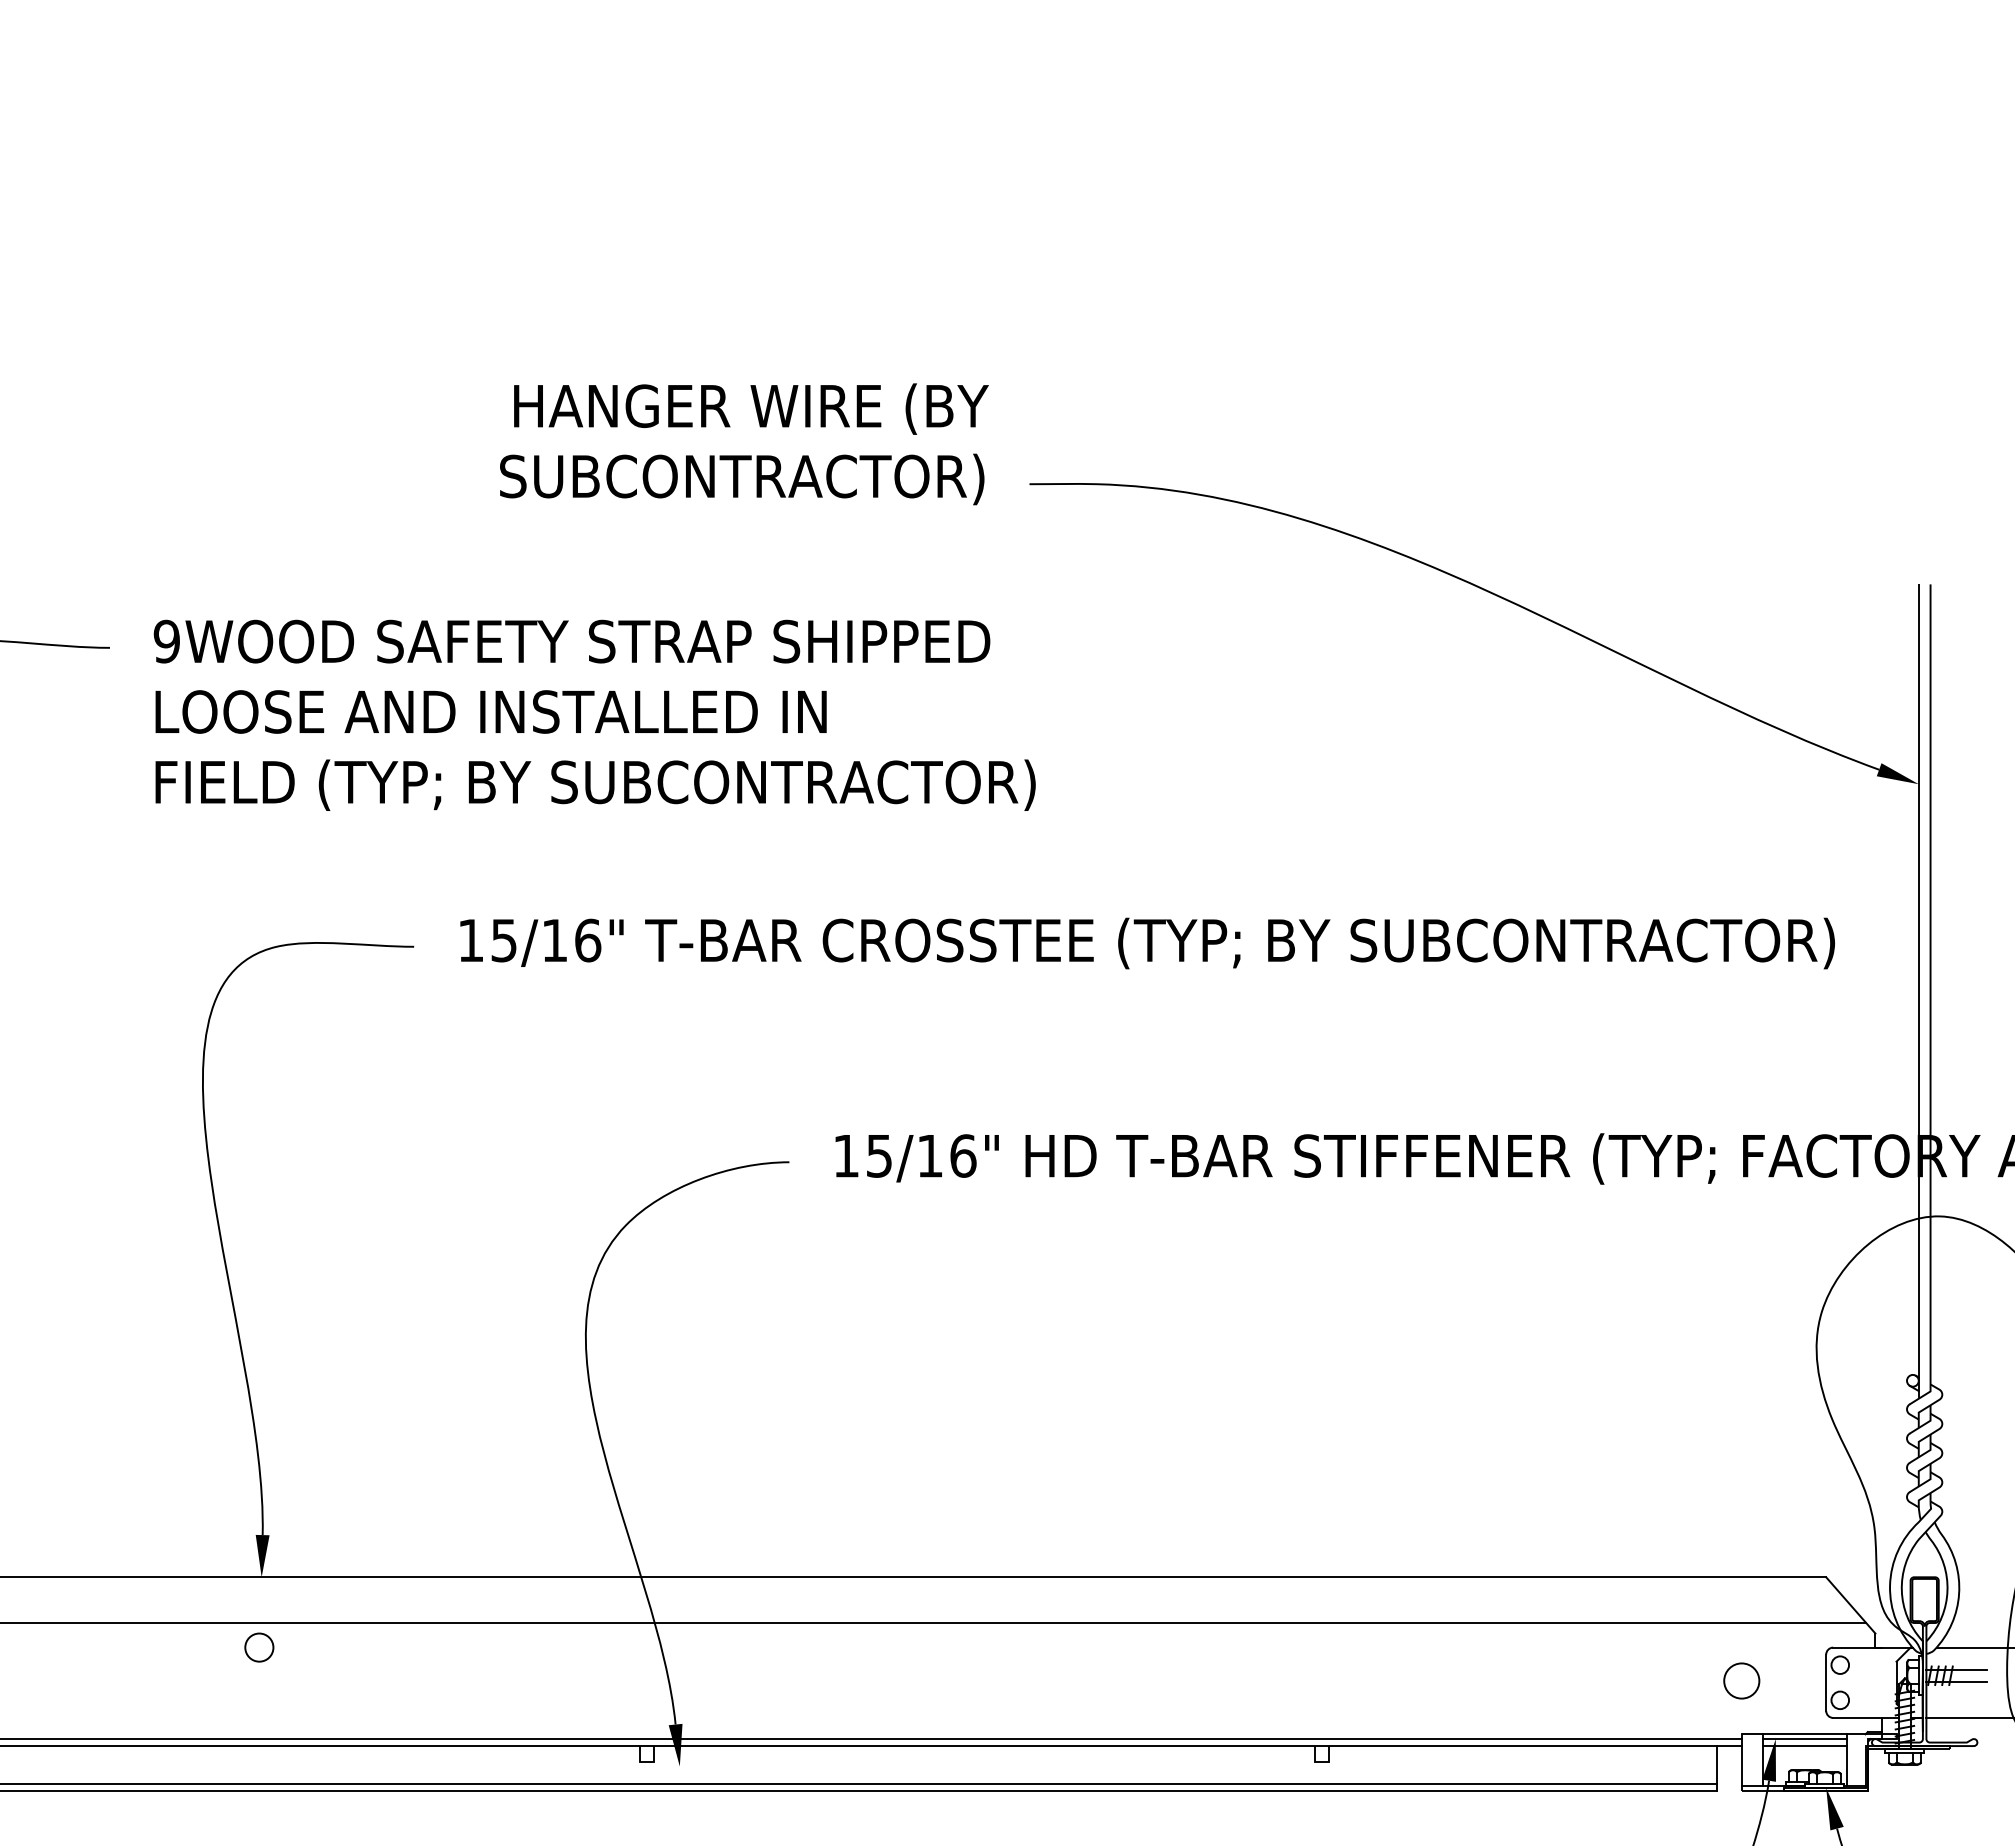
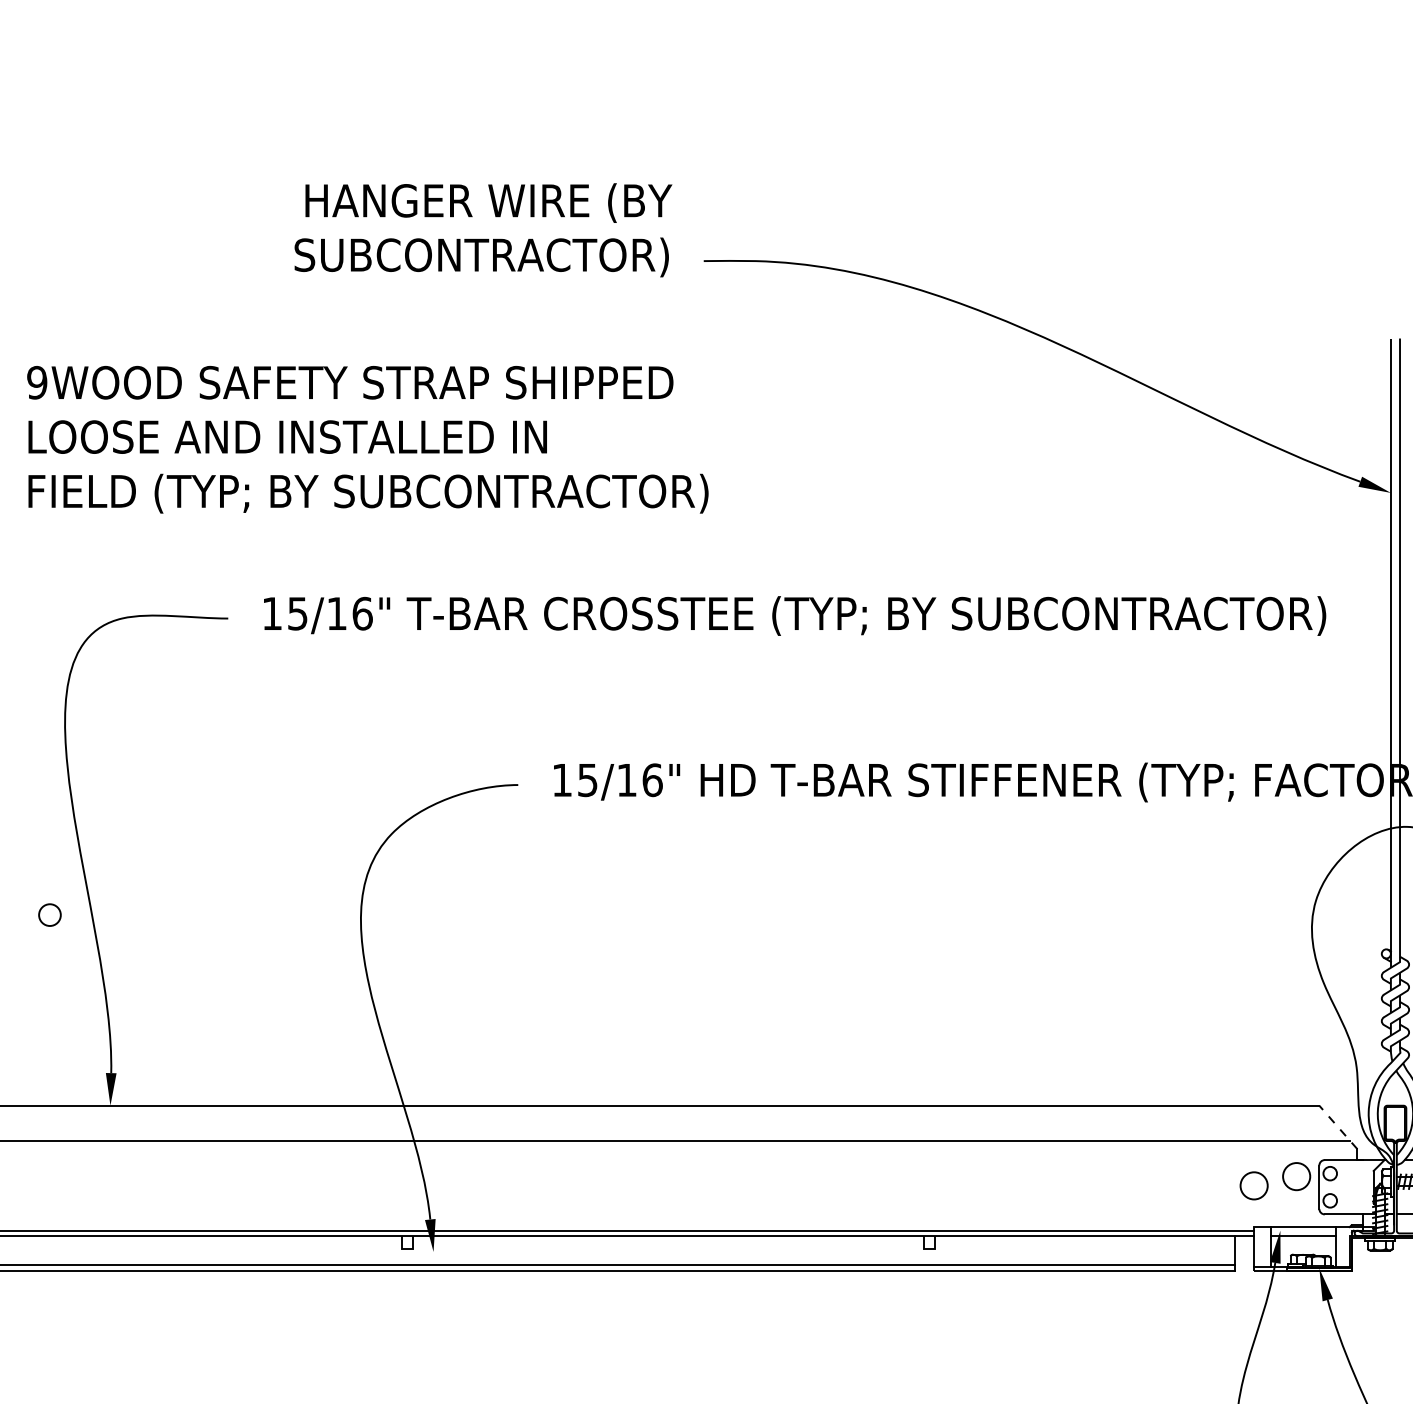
line: (1850, 1605) -> (1338, 1127), solid -> dashed
circle: (259, 1647) -> (50, 915), moved
circle: (1796, 1668) -> (1296, 1176), added
line: (1804, 1739) -> (1302, 1231), removed

